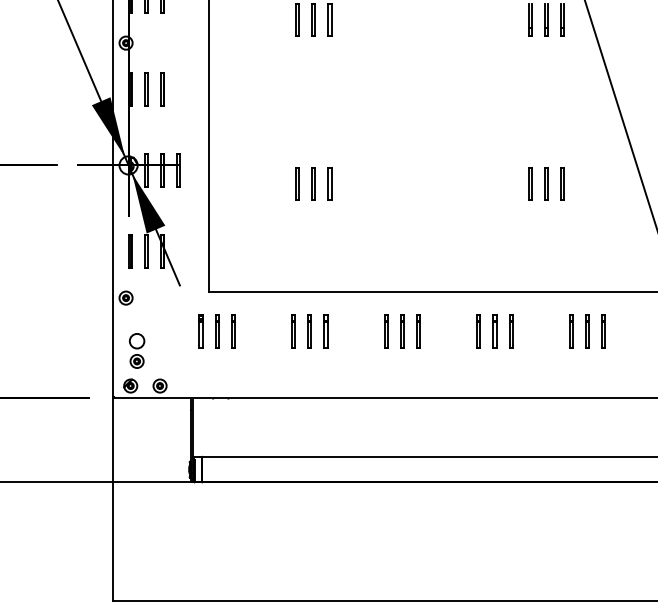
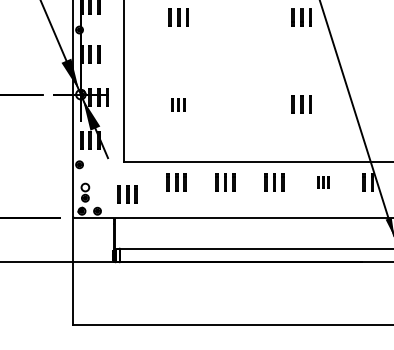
part: (313, 184) -> (178, 104), size x0.7
part: (216, 331) -> (127, 194), moved
part: (587, 331) -> (323, 182), size x0.6

